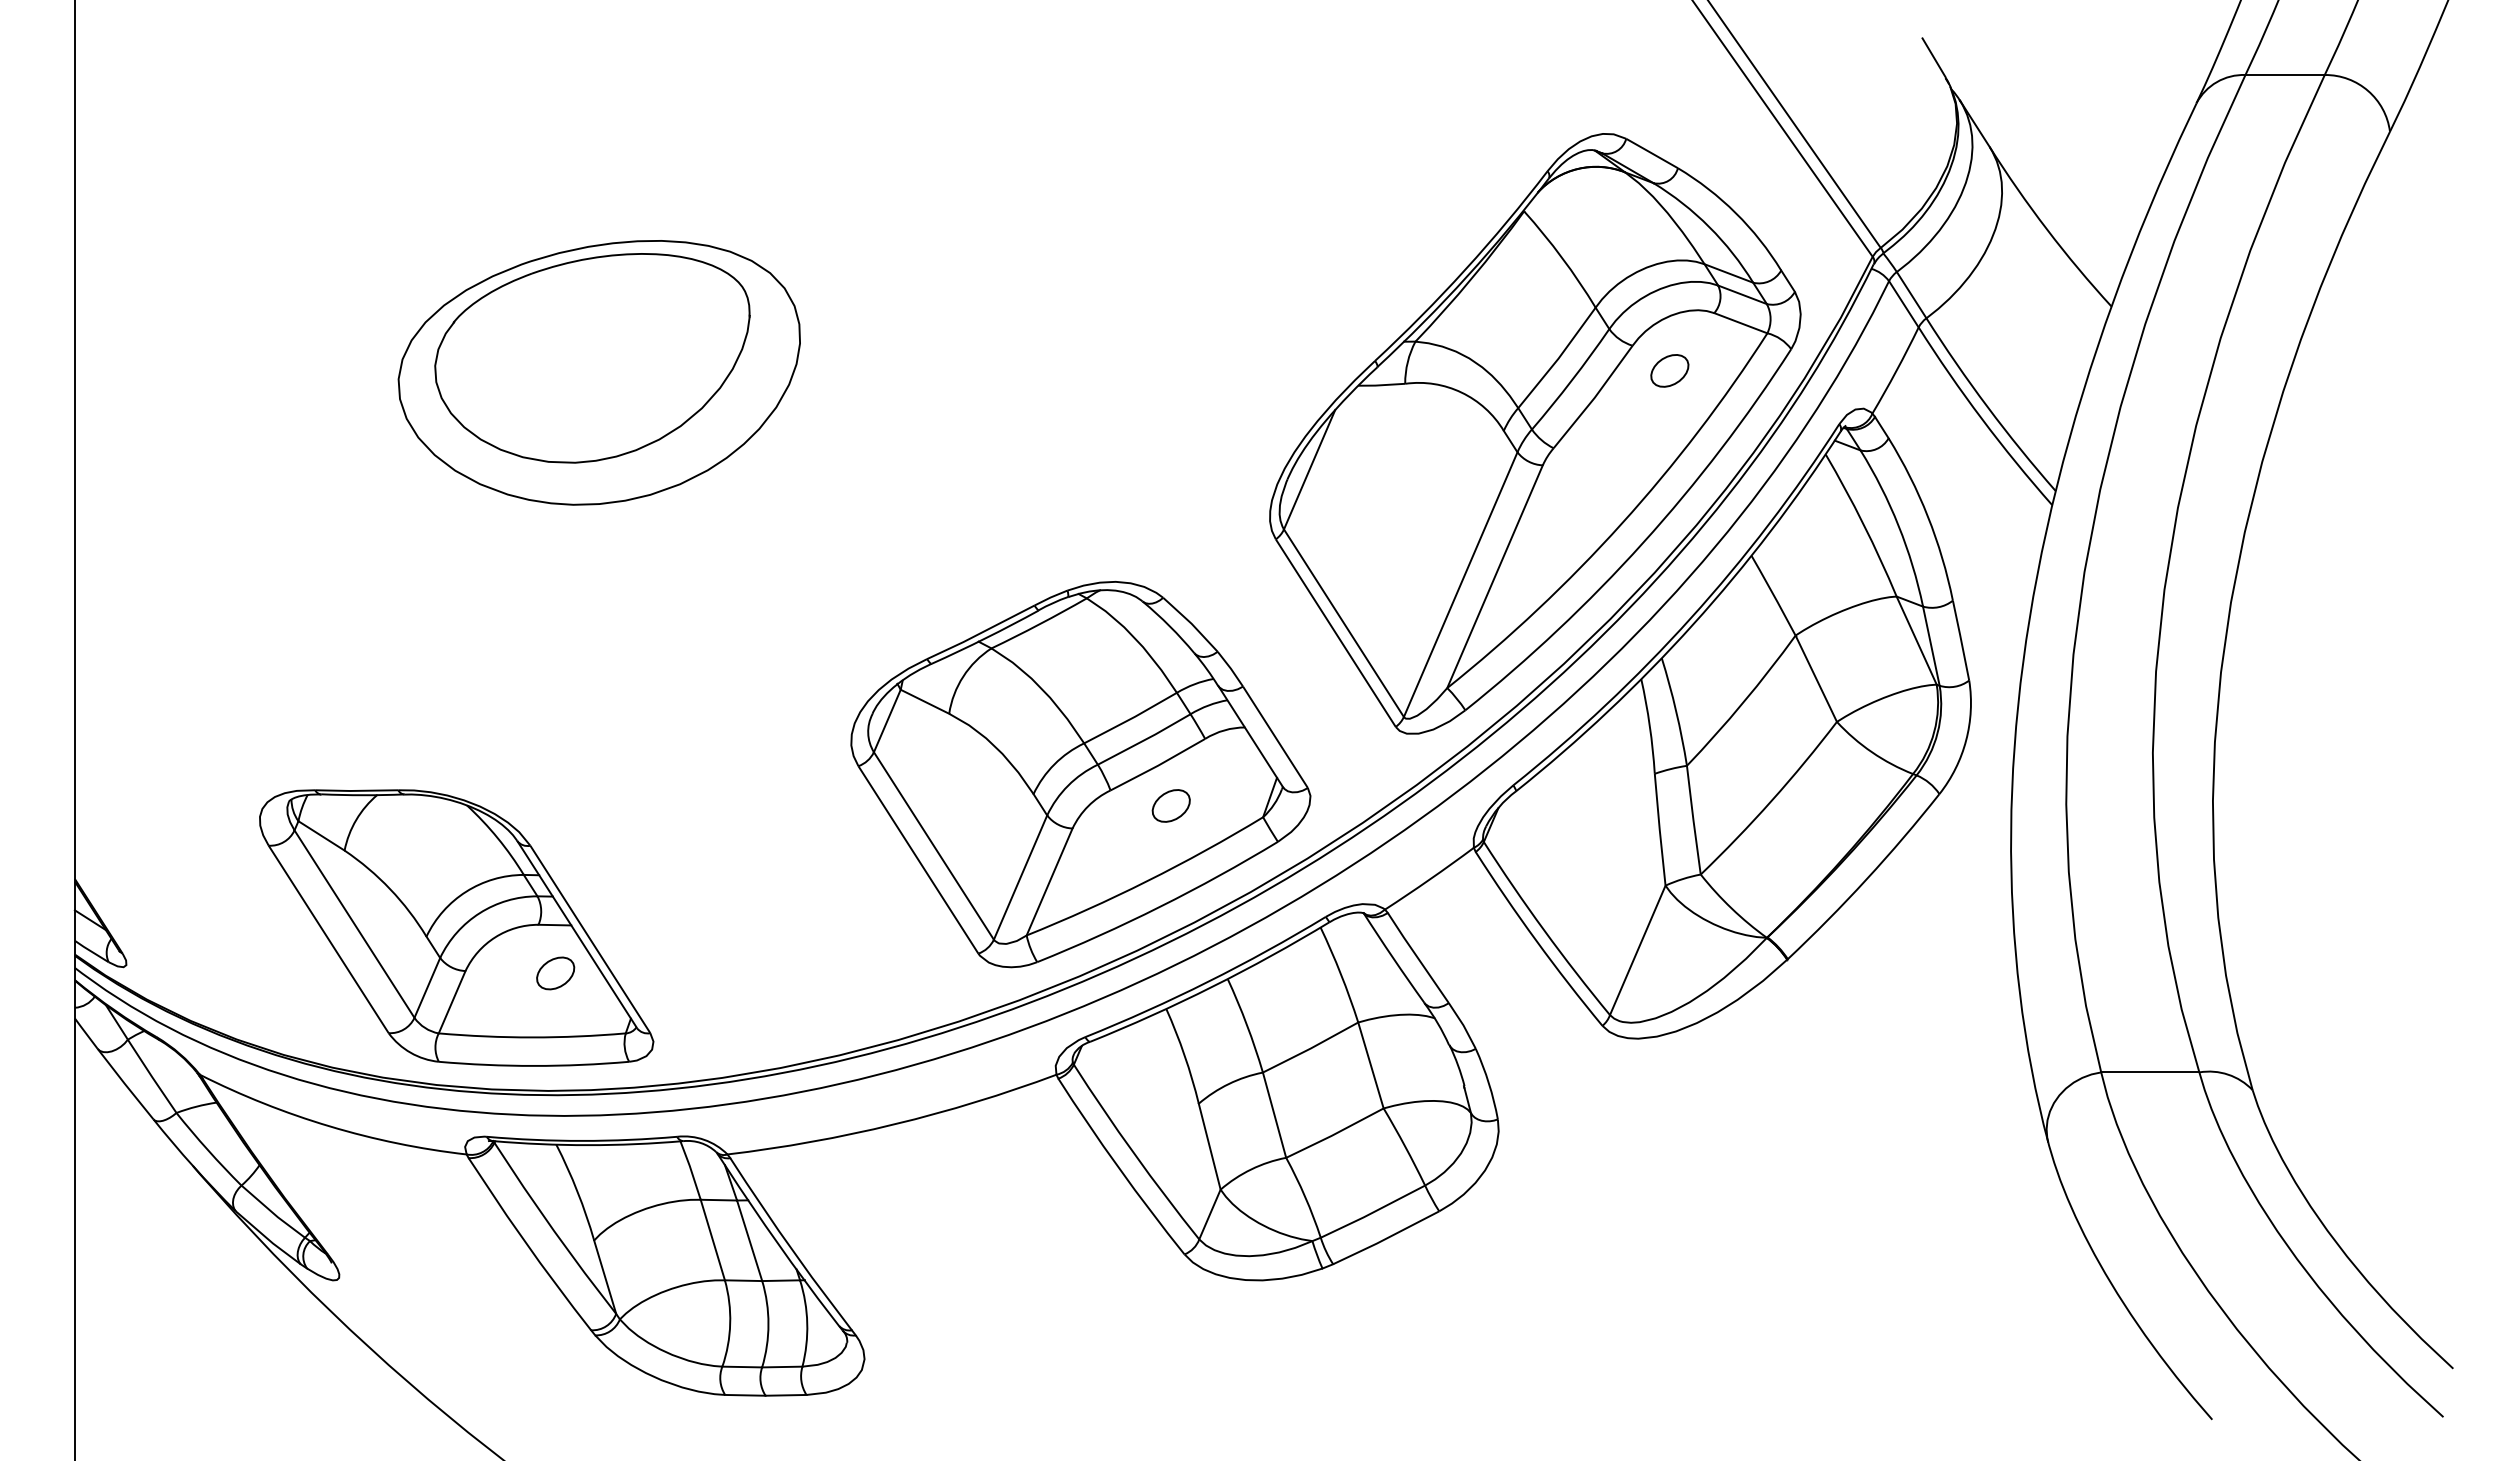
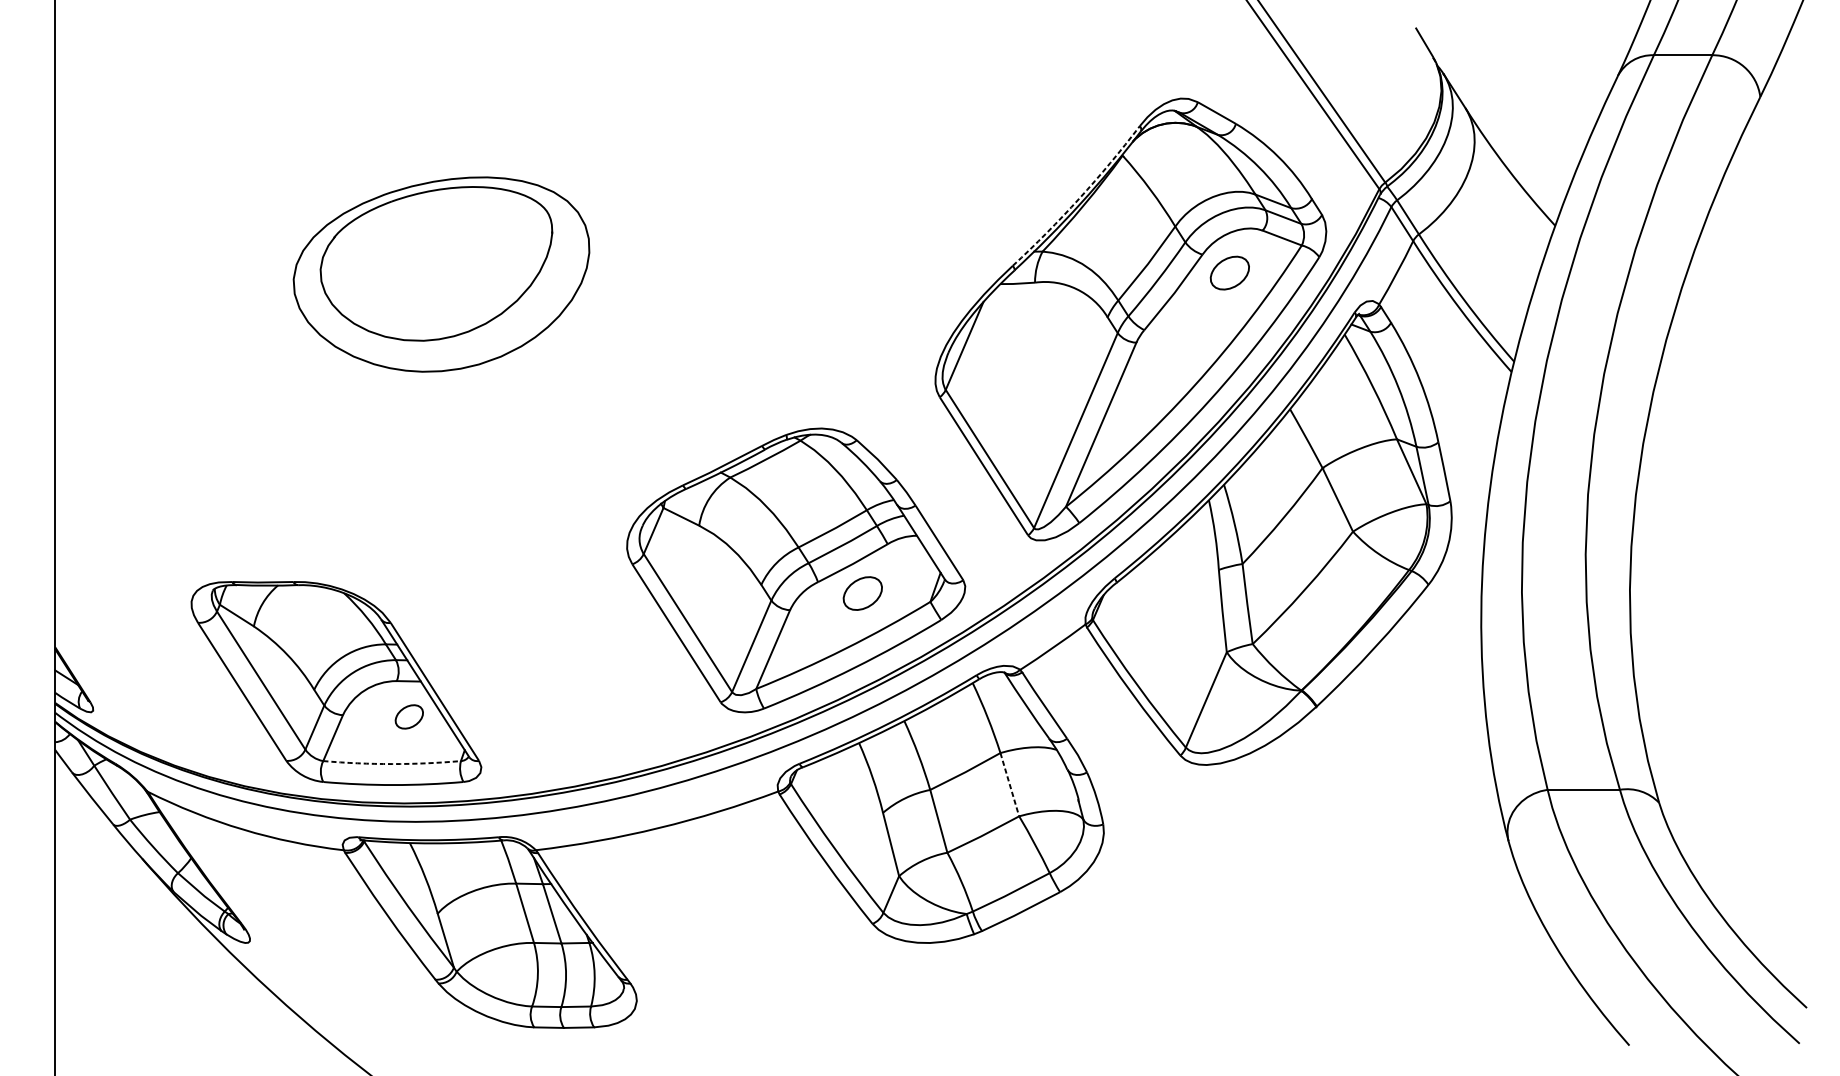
arc: (1465, 269) -> (1079, 198), solid -> dashed
part: (1669, 370) -> (1229, 272), size x1.4
part: (1170, 805) -> (862, 593), size x1.4
arc: (532, 1037) -> (392, 764), solid -> dashed
line: (1370, 1065) -> (1009, 784), solid -> dashed

